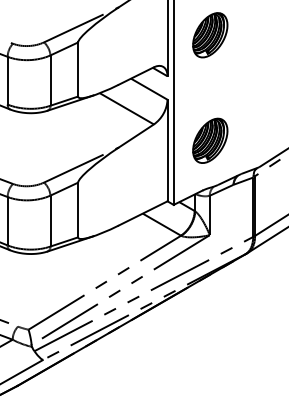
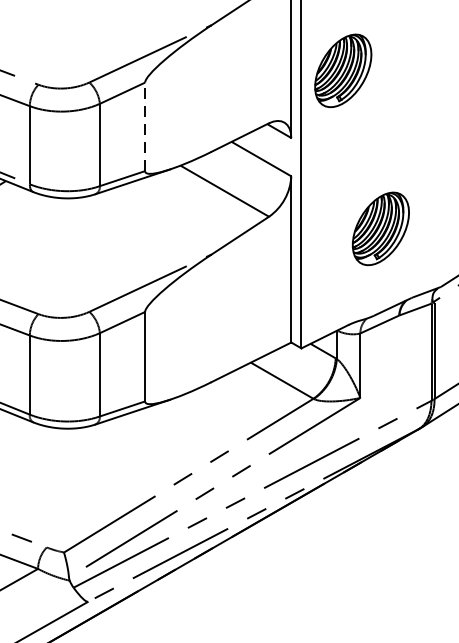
part: (210, 35) -> (343, 71), moved
line: (78, 69) -> (145, 126), solid -> dashed
part: (210, 140) -> (381, 228), moved

